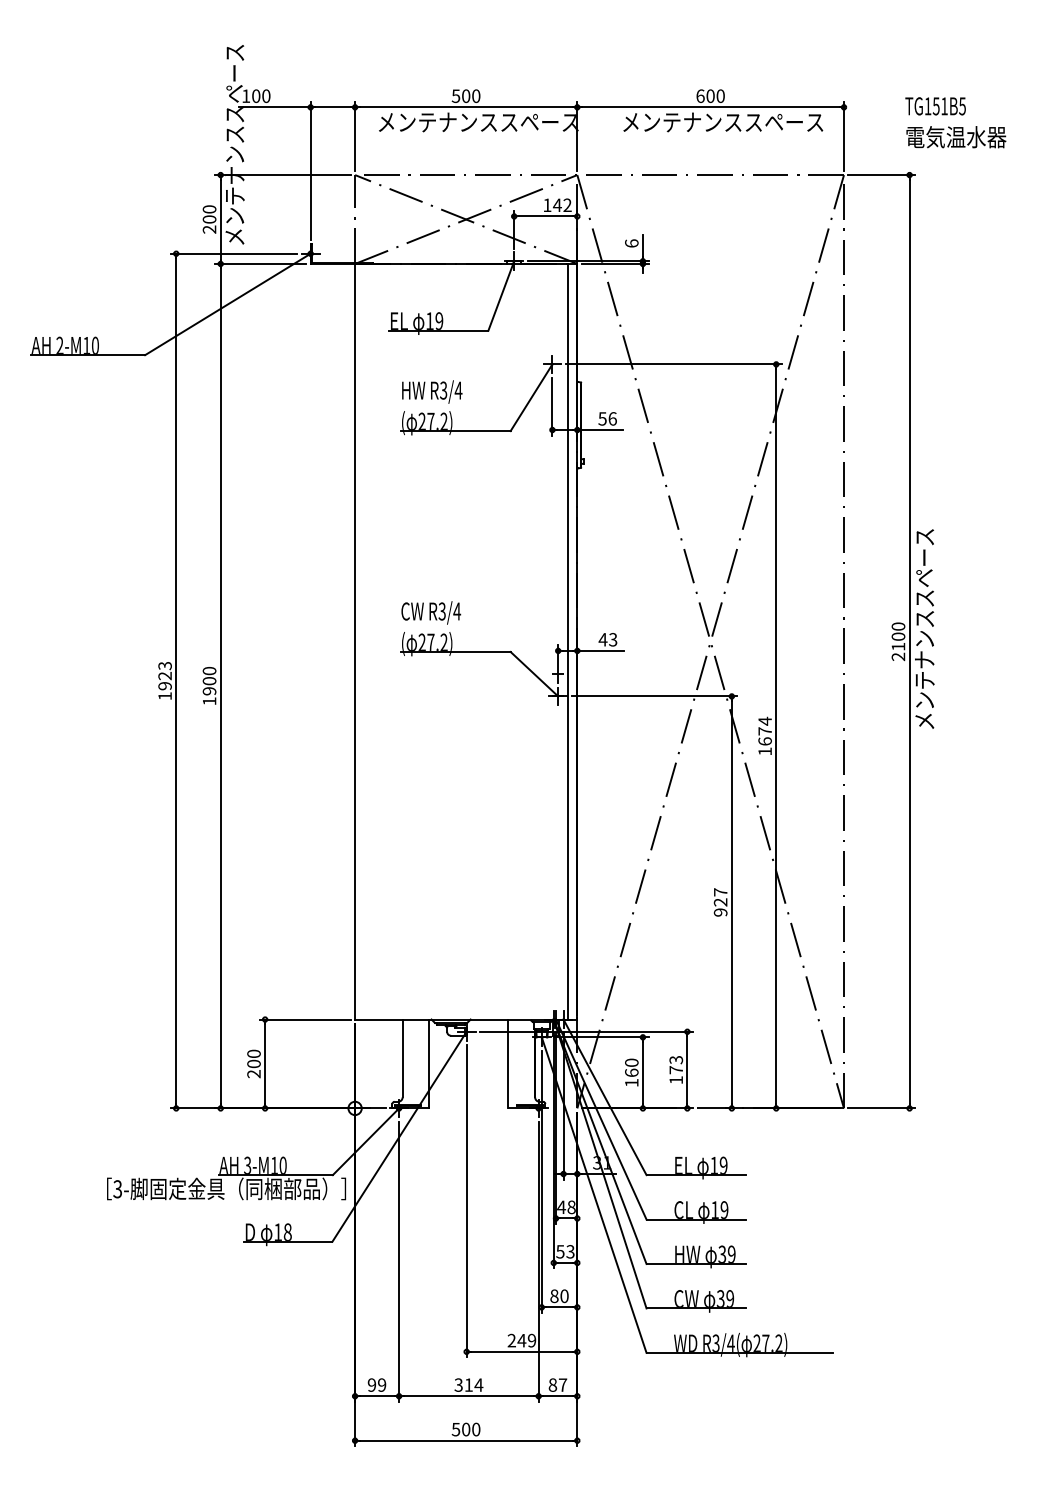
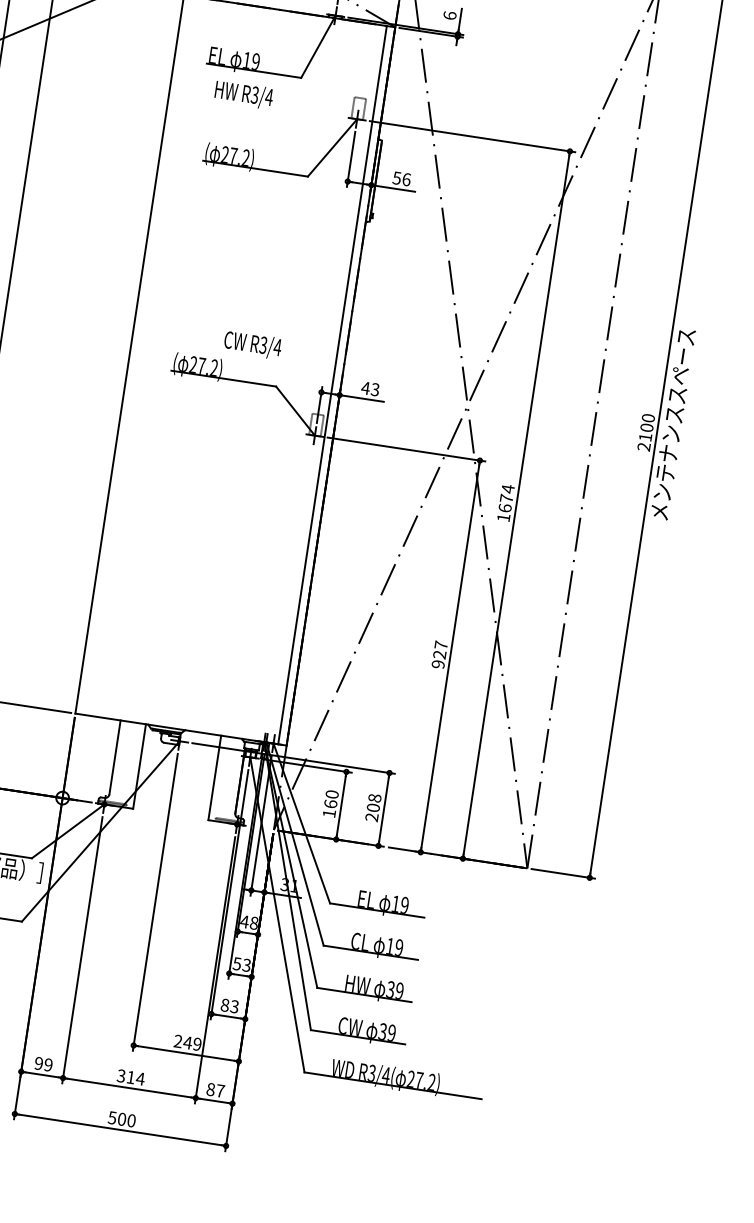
text: (432, 391) -> (244, 94), moved
text: (431, 612) -> (253, 344), moved
text: (676, 1069) -> (373, 807), 173 -> 208
text: (564, 1295) -> (234, 1006), 80 -> 83

